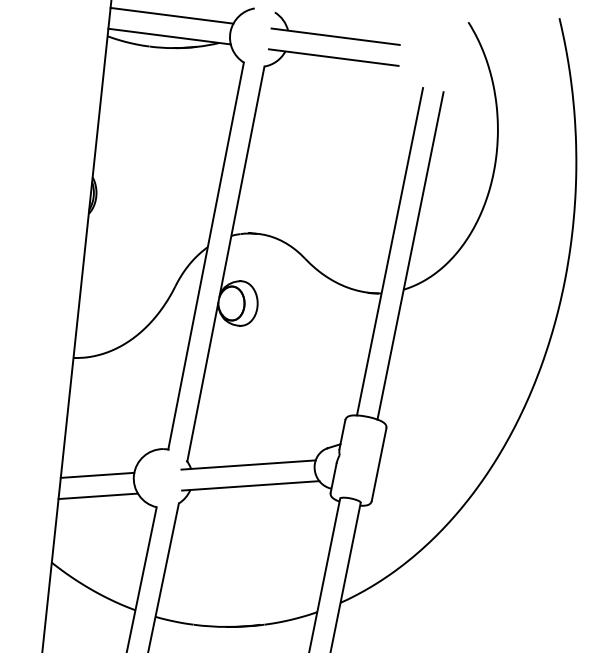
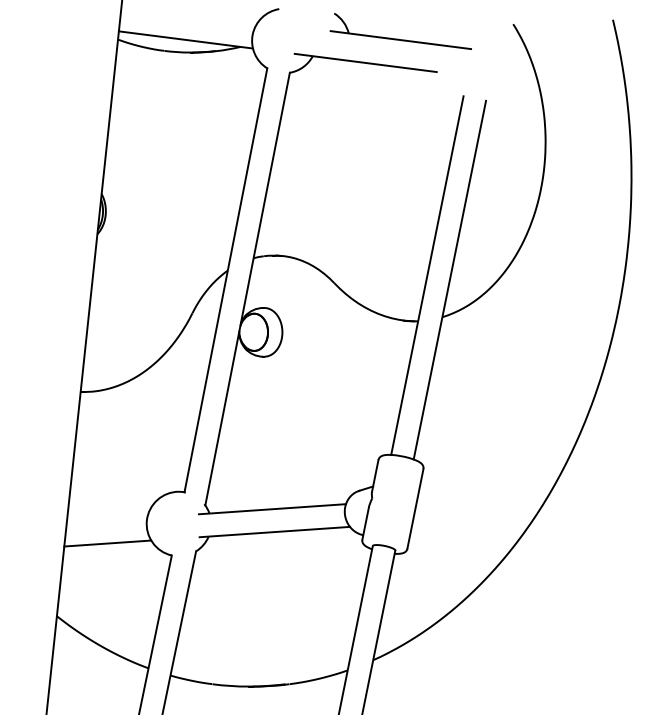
line: (171, 15) -> (188, 16), removed
part: (333, 35) -> (398, 38), moved
line: (97, 475) -> (106, 520), removed

